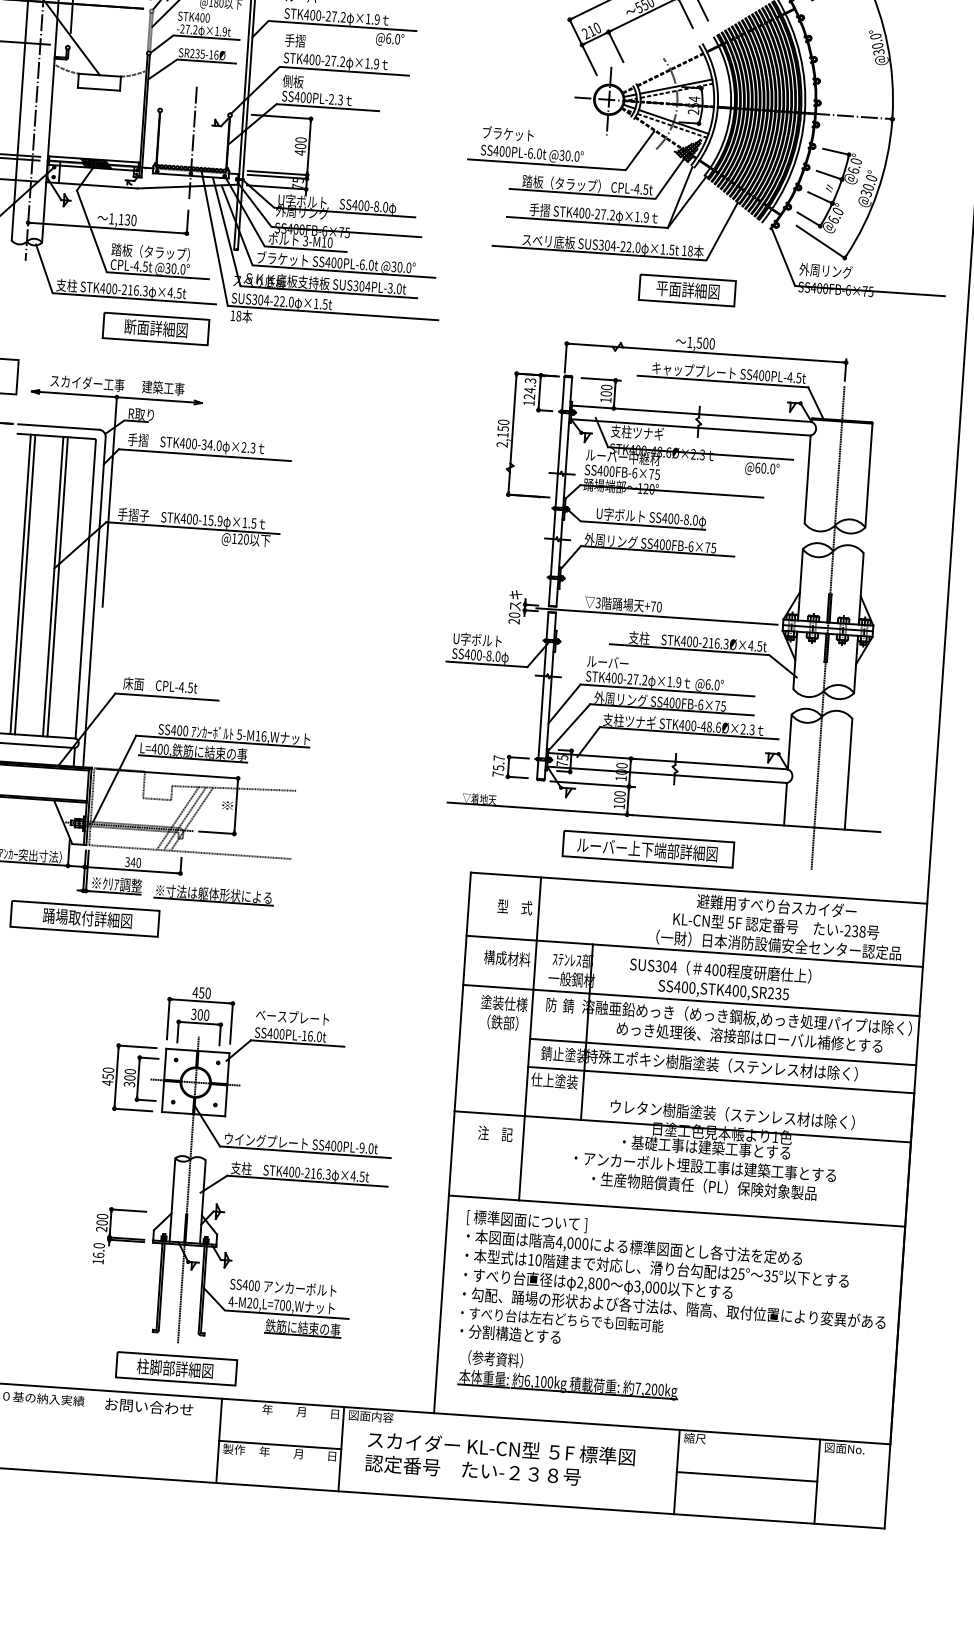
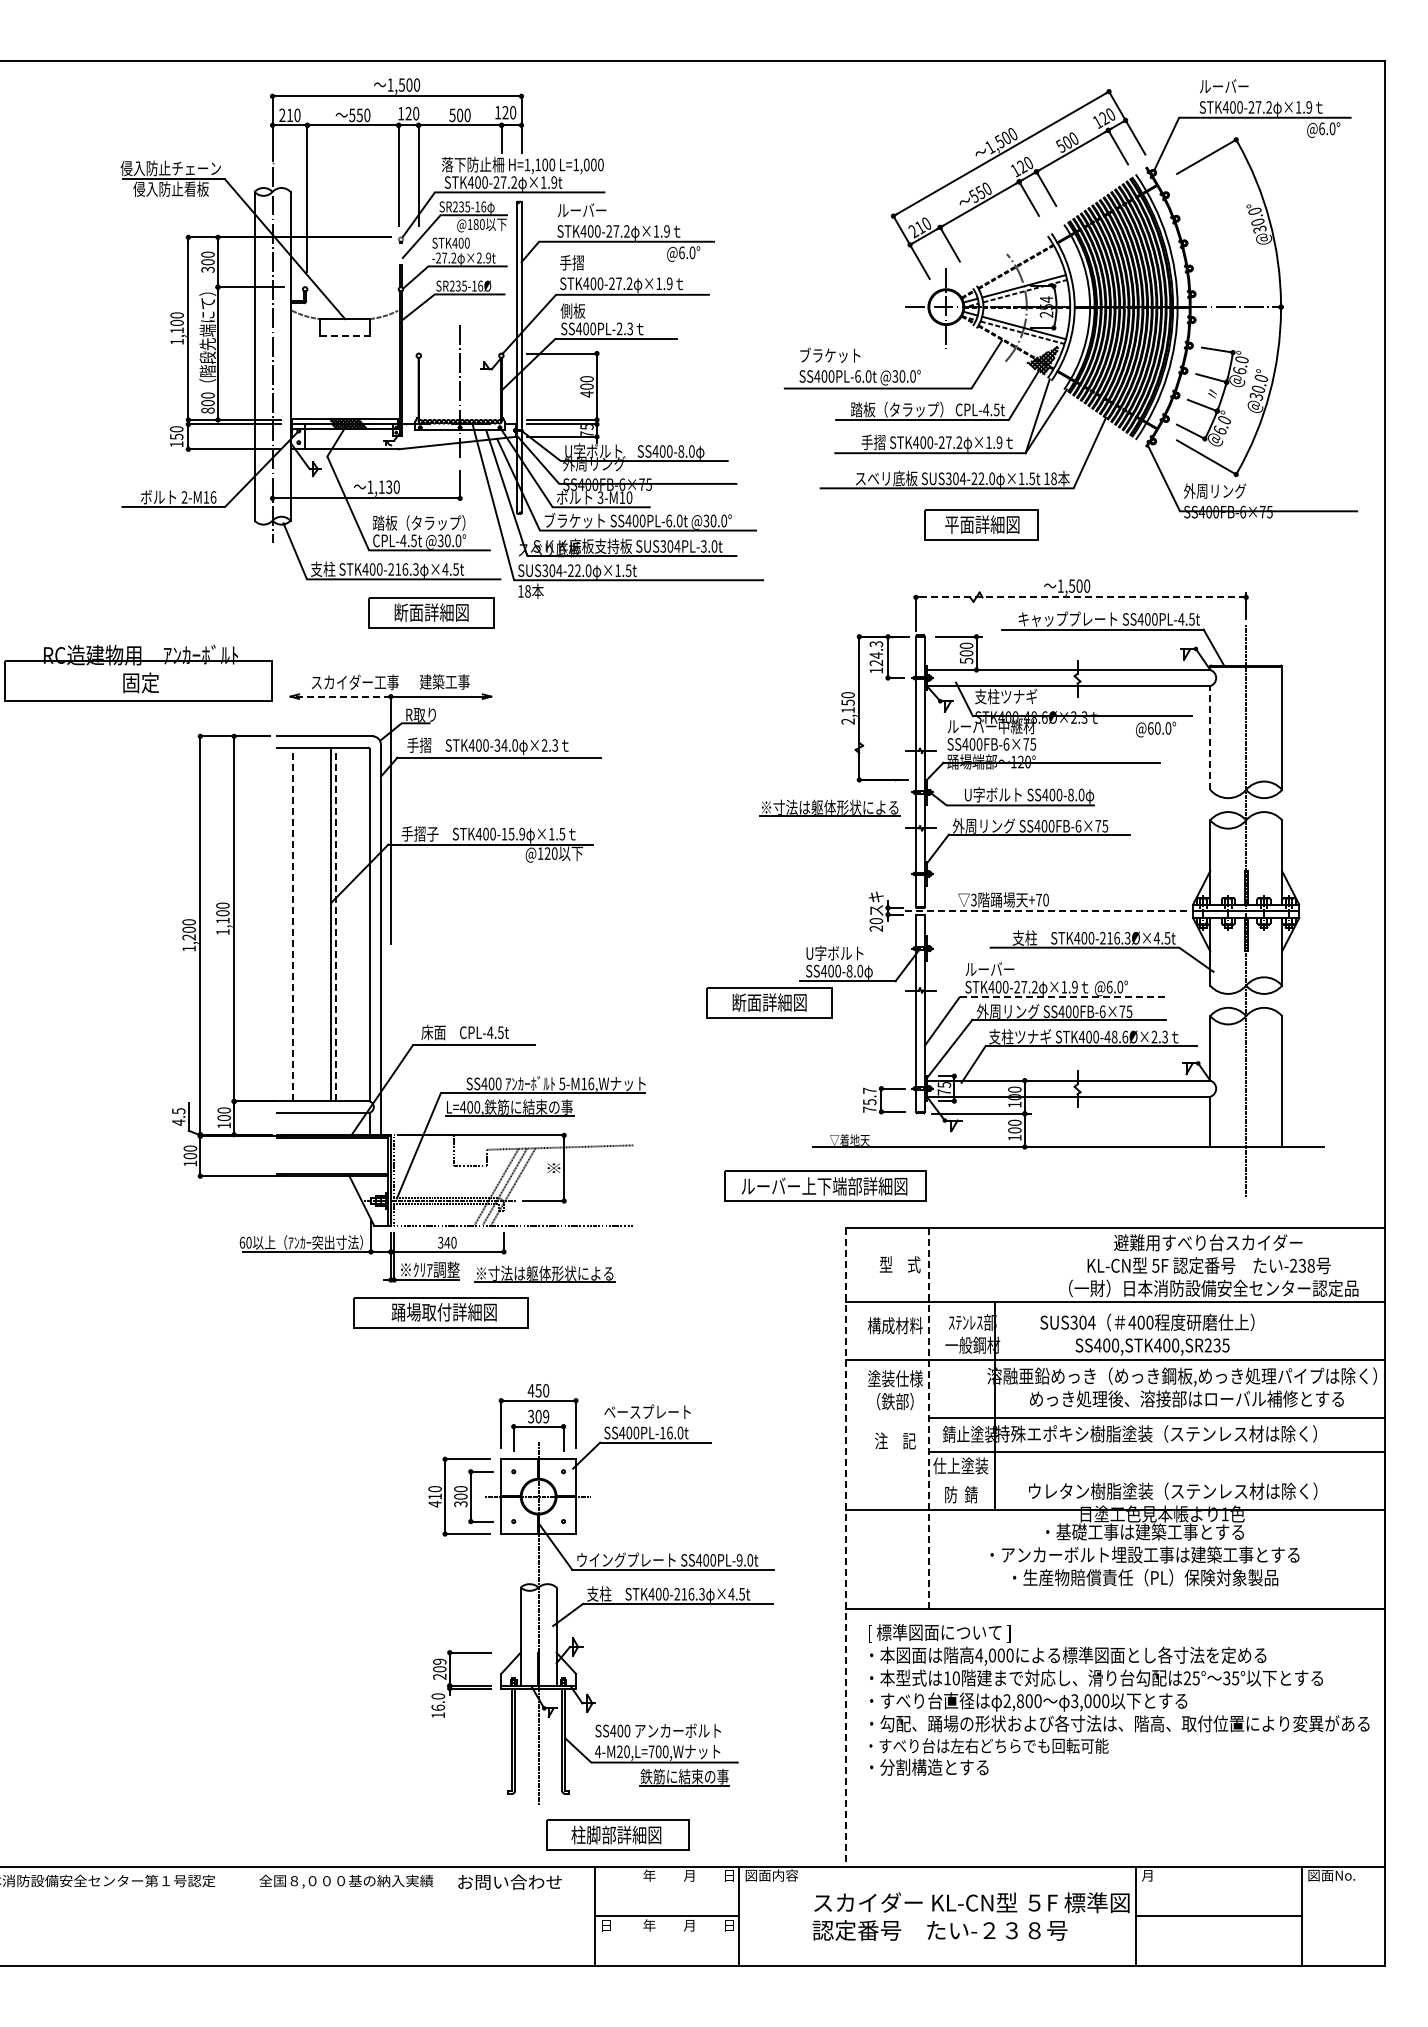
text: (217, 30) -> (479, 257), ×1.9t -> ×2.9t
line: (99, 89) -> (345, 335), solid -> dashed
part: (687, 289) -> (981, 524), moved
line: (707, 353) -> (1082, 597), solid -> dashed
line: (74, 394) -> (340, 696), solid -> dashed
text: (605, 399) -> (966, 660), 100 -> 500
line: (807, 479) -> (1210, 737), solid -> dashed
part: (481, 516) -> (829, 807), added
line: (20, 584) -> (292, 924), solid -> dashed
line: (24, 584) -> (297, 924), removed
line: (57, 586) -> (336, 924), solid -> dashed
line: (656, 616) -> (1043, 911), solid -> dashed
part: (419, 677) -> (769, 1002), added
line: (667, 690) -> (1062, 997), solid -> dashed
part: (648, 848) -> (825, 1185), moved
part: (84, 918) -> (440, 1312), moved
text: (560, 1005) -> (961, 1494), moved
text: (206, 1015) -> (546, 1416), 300 -> 309
line: (530, 1038) -> (928, 1418), solid -> dashed
text: (107, 1076) -> (434, 1496), 450 -> 410
text: (495, 1133) -> (895, 1440), moved
line: (452, 1143) -> (845, 1547), solid -> dashed
text: (102, 1216) -> (439, 1661), 200 -> 209
part: (176, 1368) -> (617, 1834), moved
part: (568, 1374) -> (1000, 1810), removed
text: (694, 1438) -> (1154, 1875), 縮尺 -> 月
text: (234, 1449) -> (613, 1925), 製作 -> 日
text: (499, 1460) -> (970, 1916), moved

